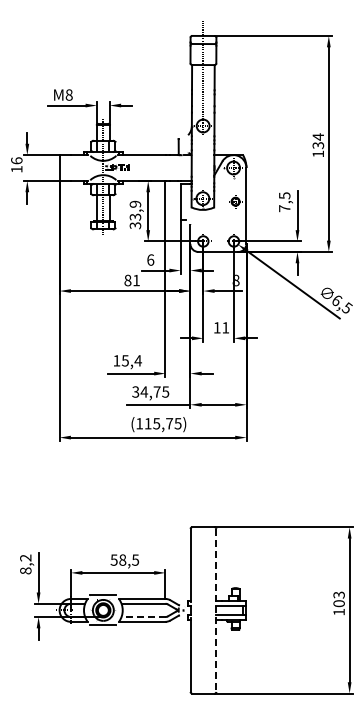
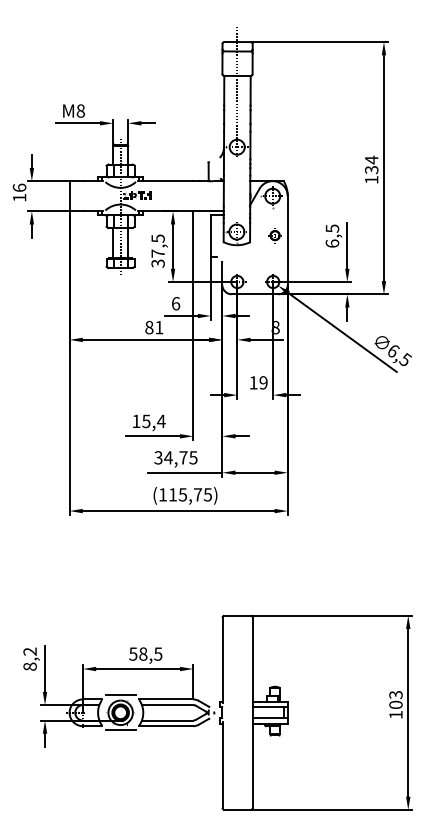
text: (284, 208) -> (332, 243), 7,5 -> 6,5
text: (135, 210) -> (158, 245), 33,9 -> 37,5
text: (225, 327) -> (263, 382), 11 -> 19
line: (216, 610) -> (252, 712), dashed -> solid
line: (143, 617) -> (167, 721), dashed -> solid

